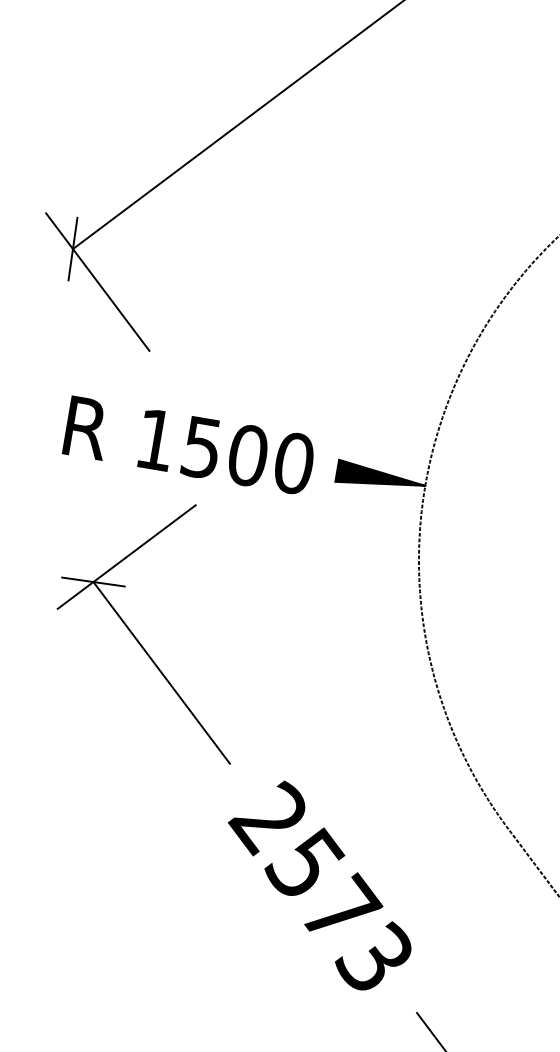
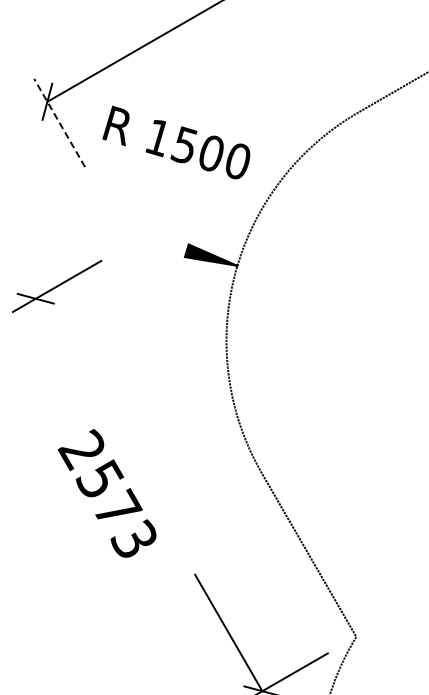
line: (97, 281) -> (59, 122), solid -> dashed
text: (186, 444) -> (176, 142), moved
line: (161, 672) -> (69, 356), removed
text: (318, 886) -> (106, 493), moved

